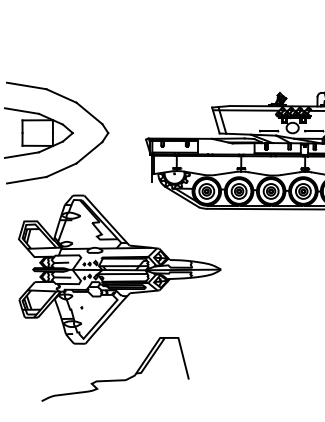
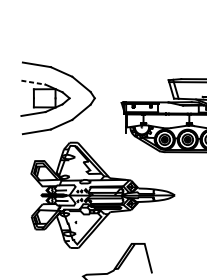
line: (22, 111) -> (33, 82), solid -> dashed

